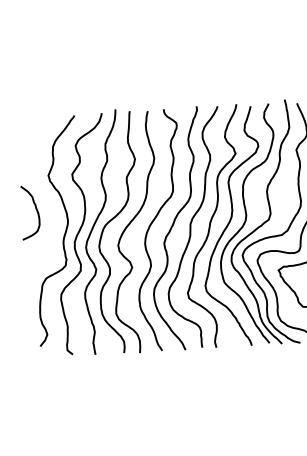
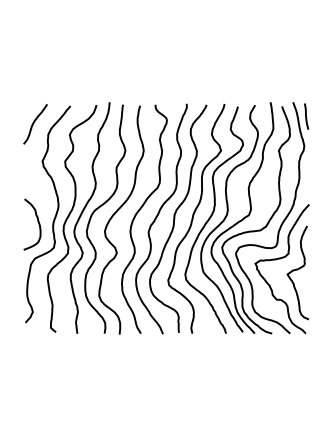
curve: (37, 136) -> (34, 123), added
curve: (35, 210) -> (37, 222), moved

